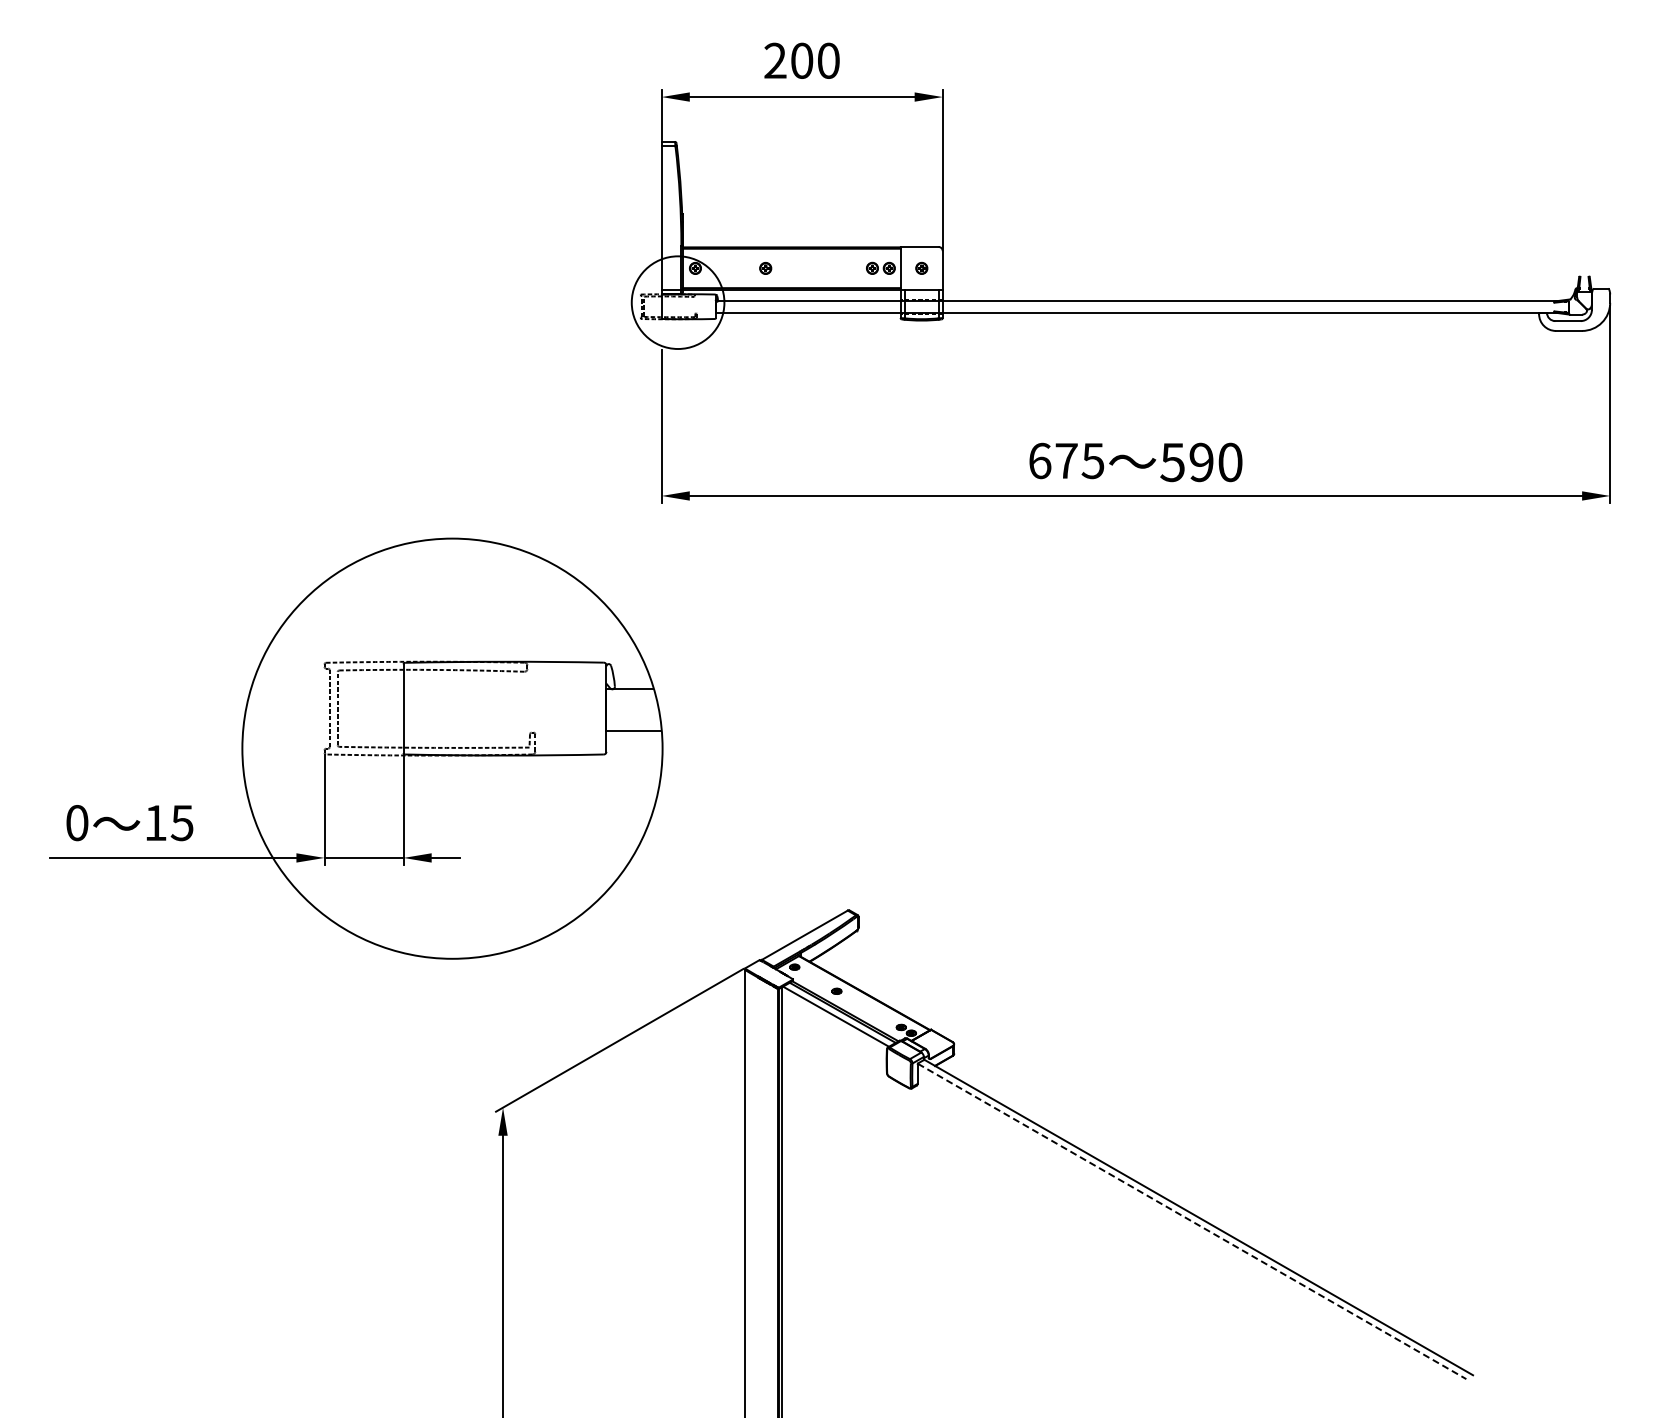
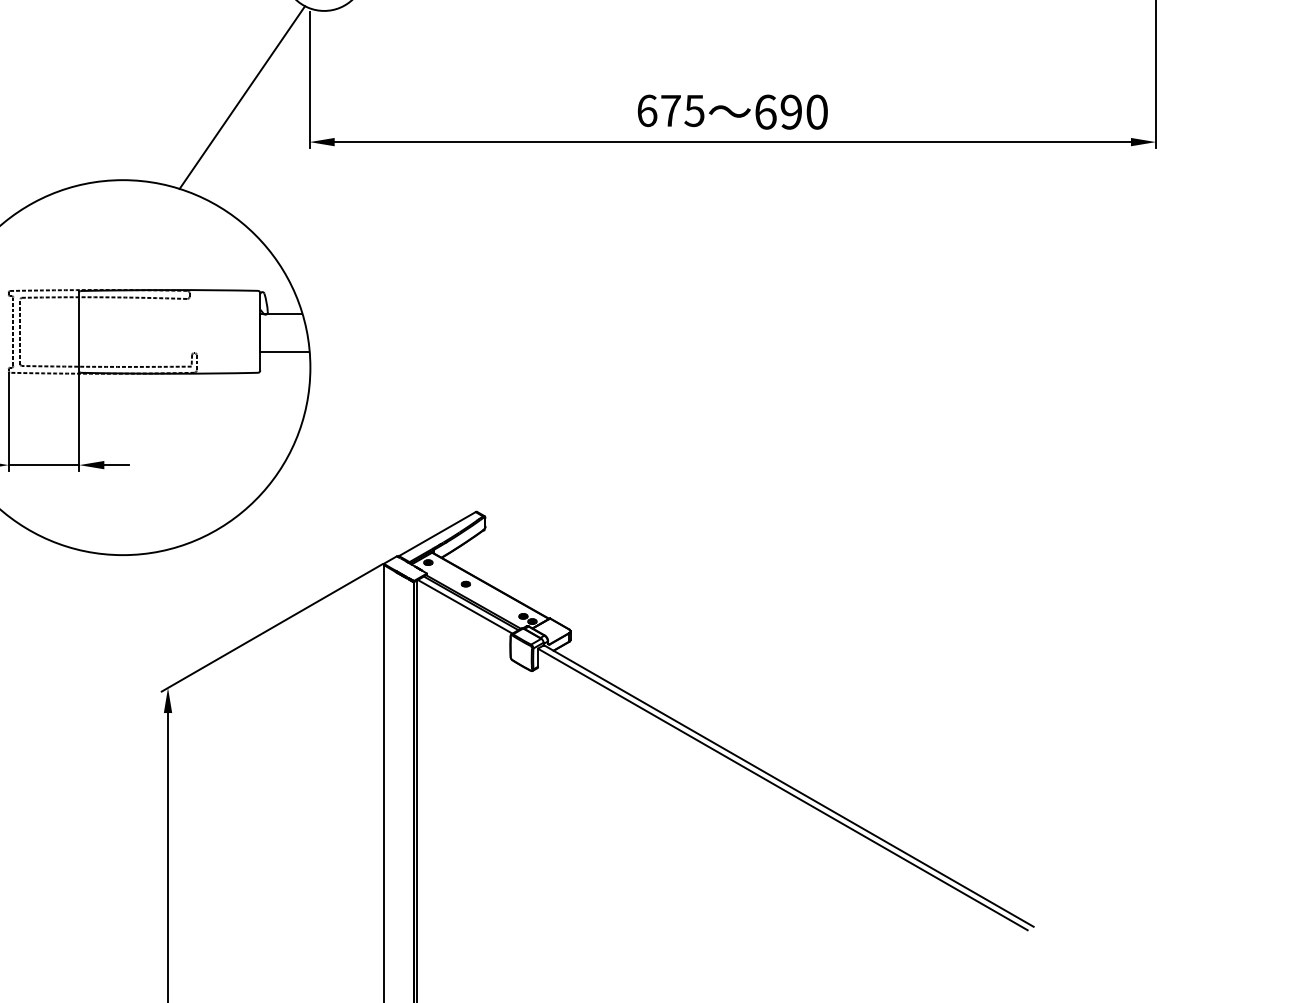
line: (586, 445) -> (242, 97), added
text: (1172, 462) -> (765, 112), 590 -> 690
line: (1192, 1221) -> (783, 789), dashed -> solid

